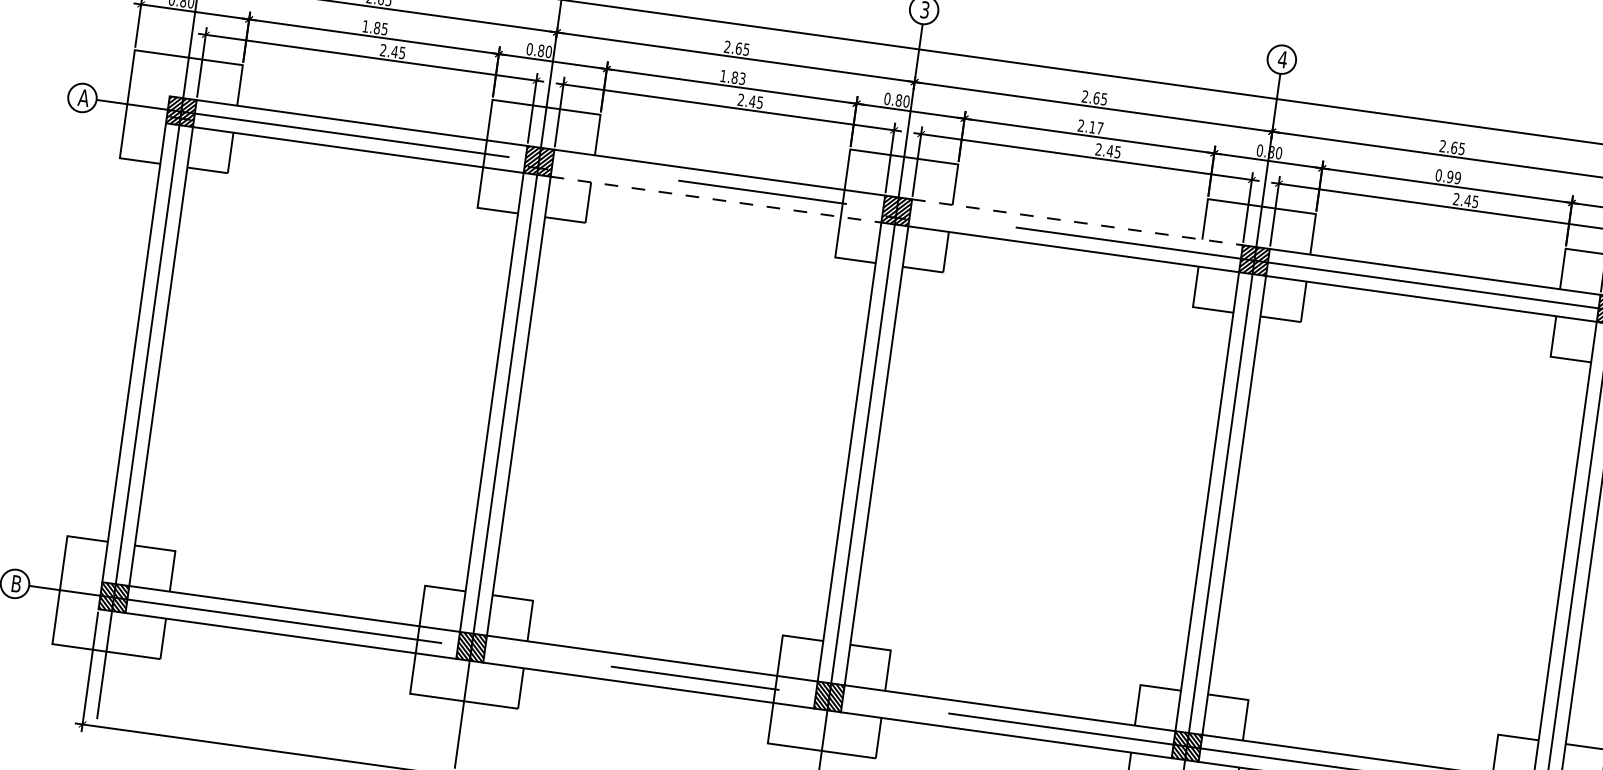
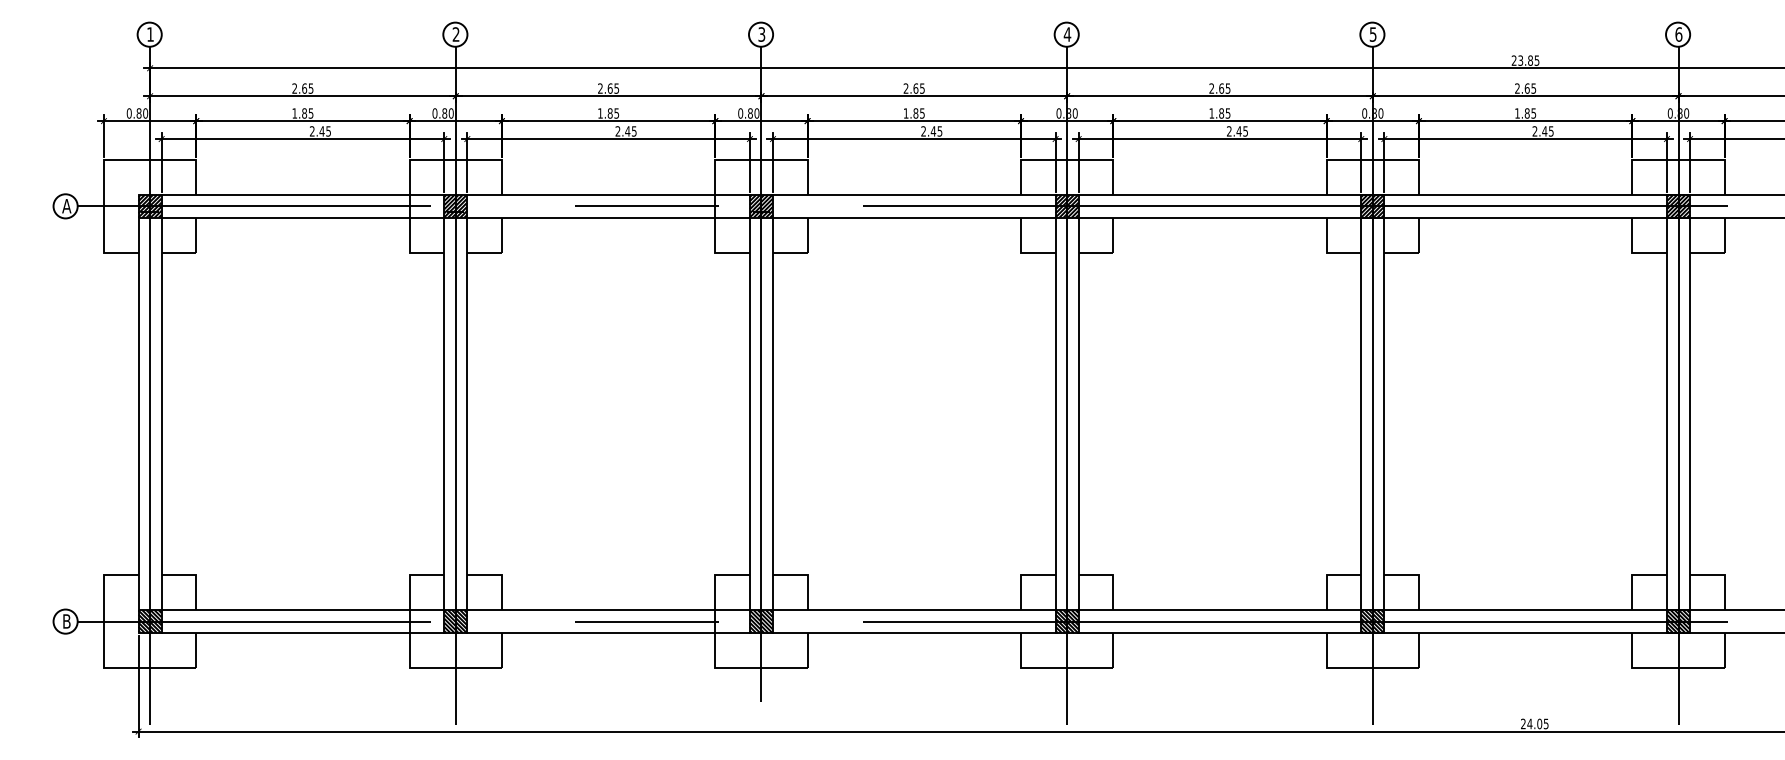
text: (742, 77) -> (616, 112), 1.83 -> 1.85
text: (1089, 126) -> (913, 113), 2.17 -> 1.85
text: (1447, 176) -> (1219, 113), 0.99 -> 1.85
line: (717, 199) -> (609, 217), dashed -> solid
line: (1077, 221) -> (914, 194), dashed -> solid

